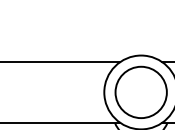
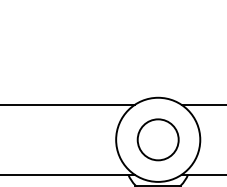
circle: (140, 92) -> (157, 139), size x0.7

